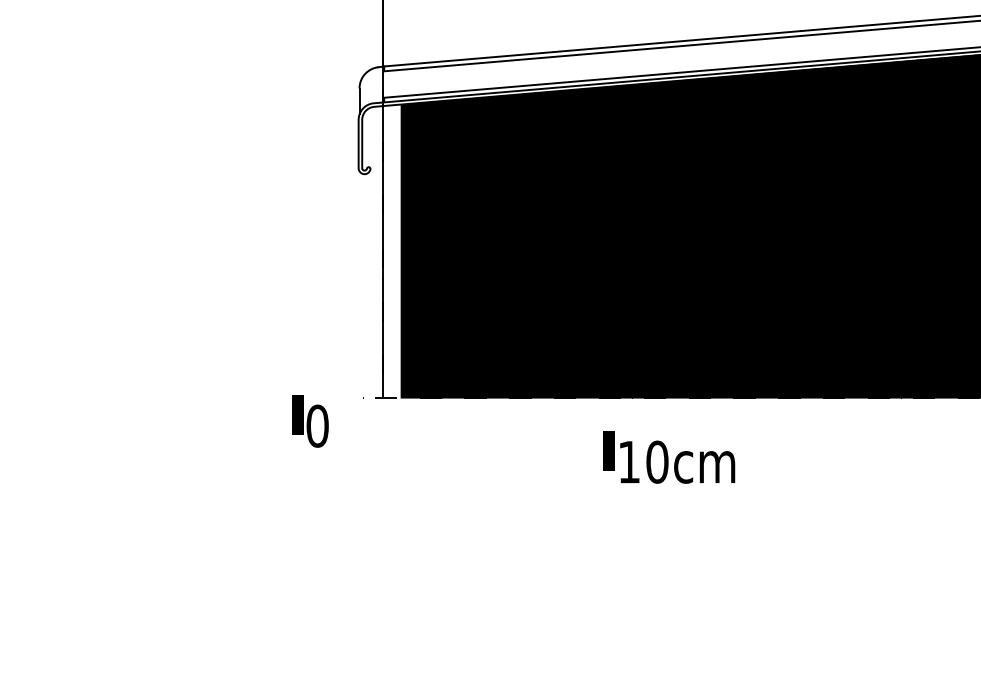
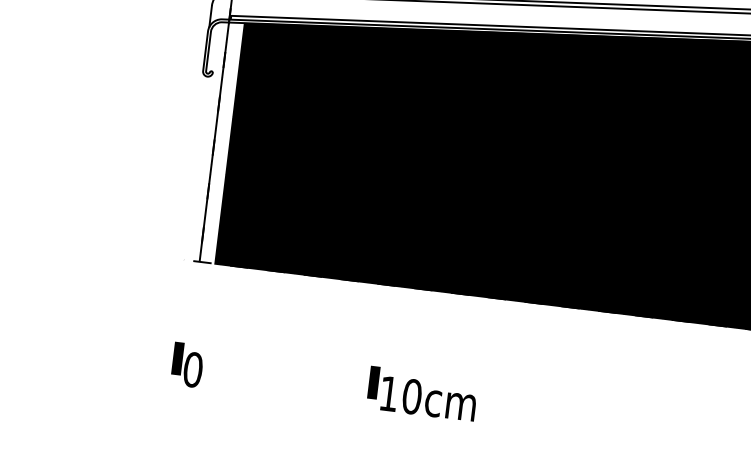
text: (310, 421) -> (187, 365), moved
text: (669, 457) -> (422, 394), moved

